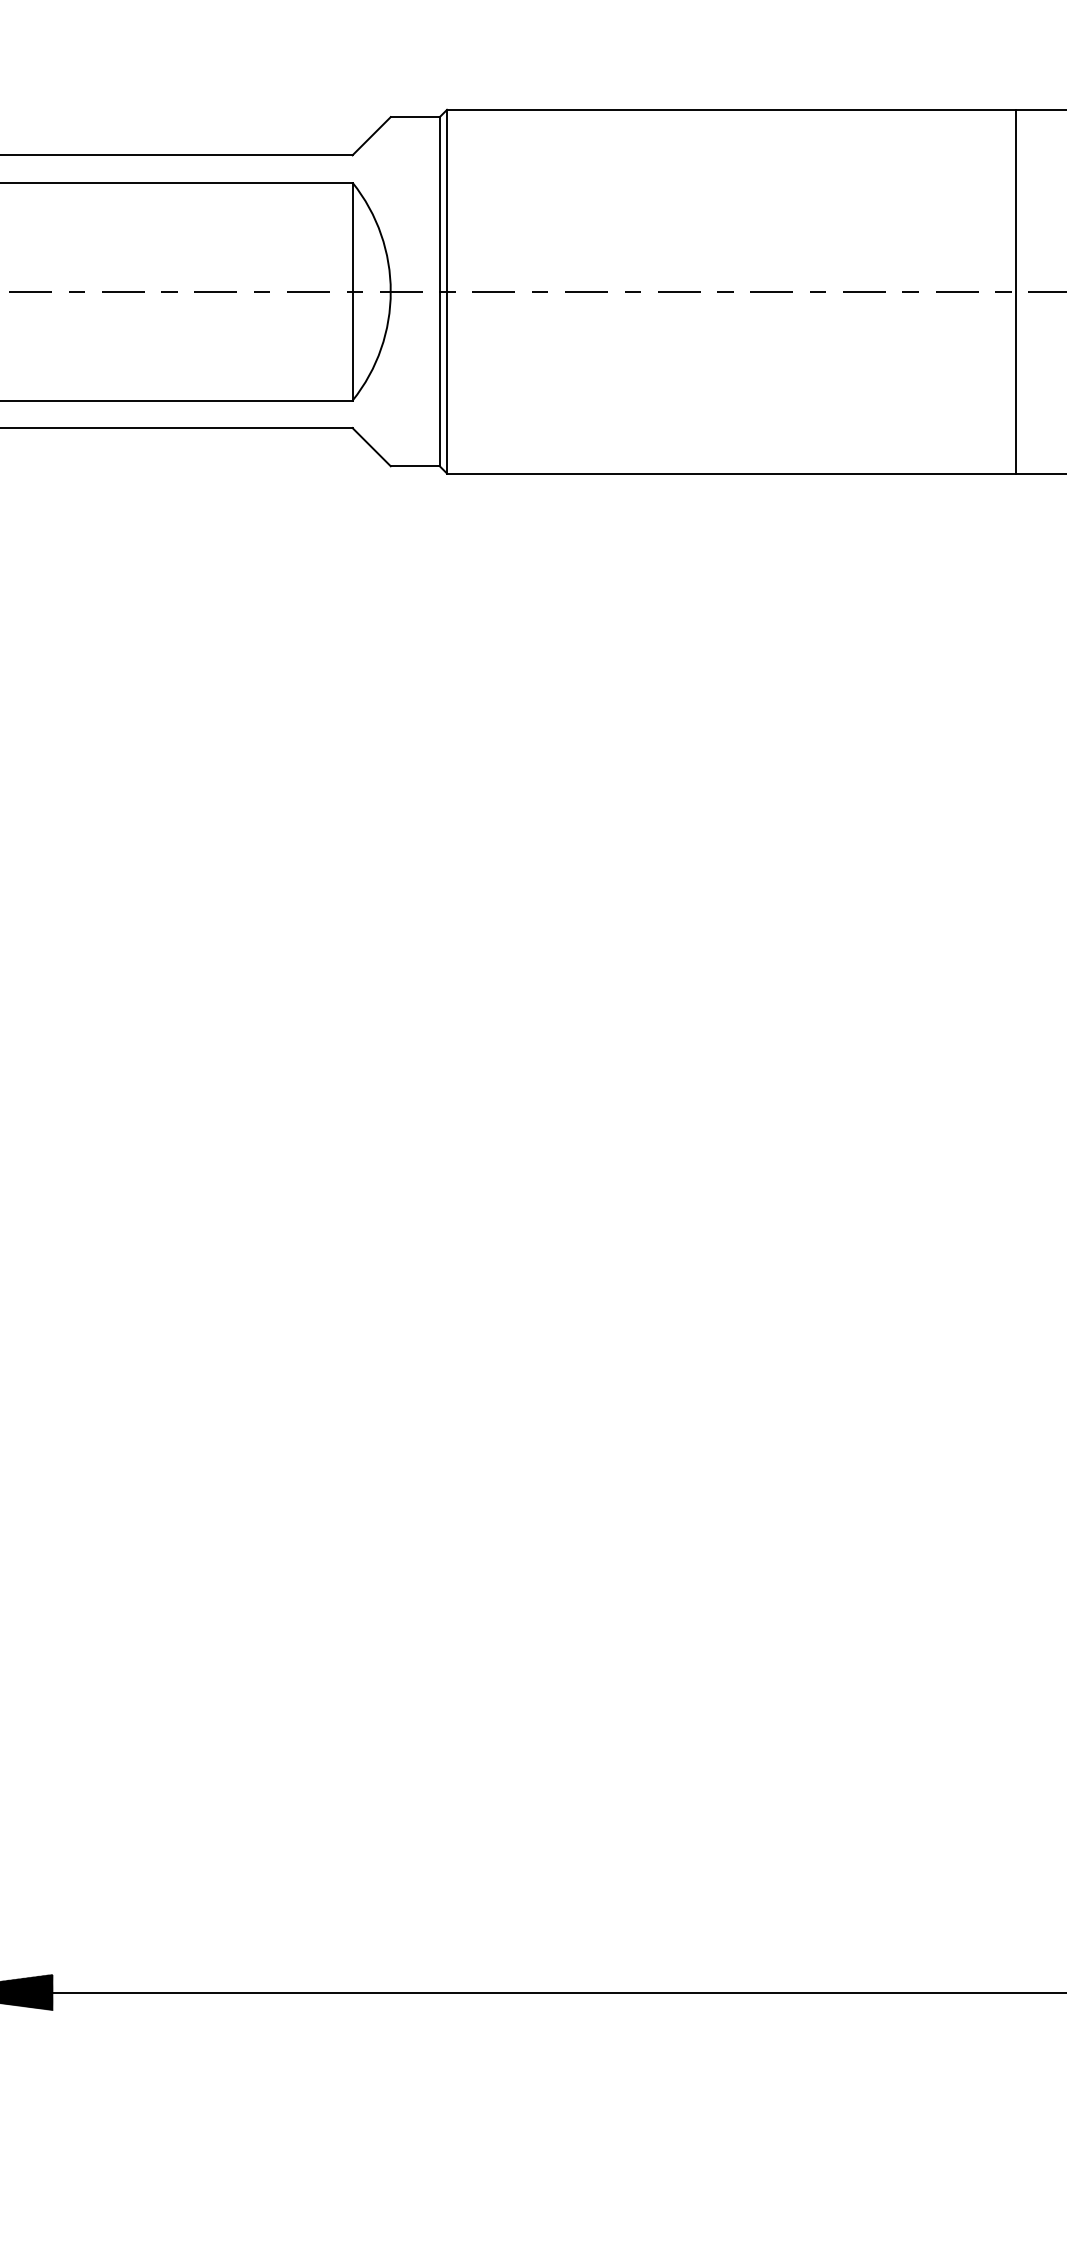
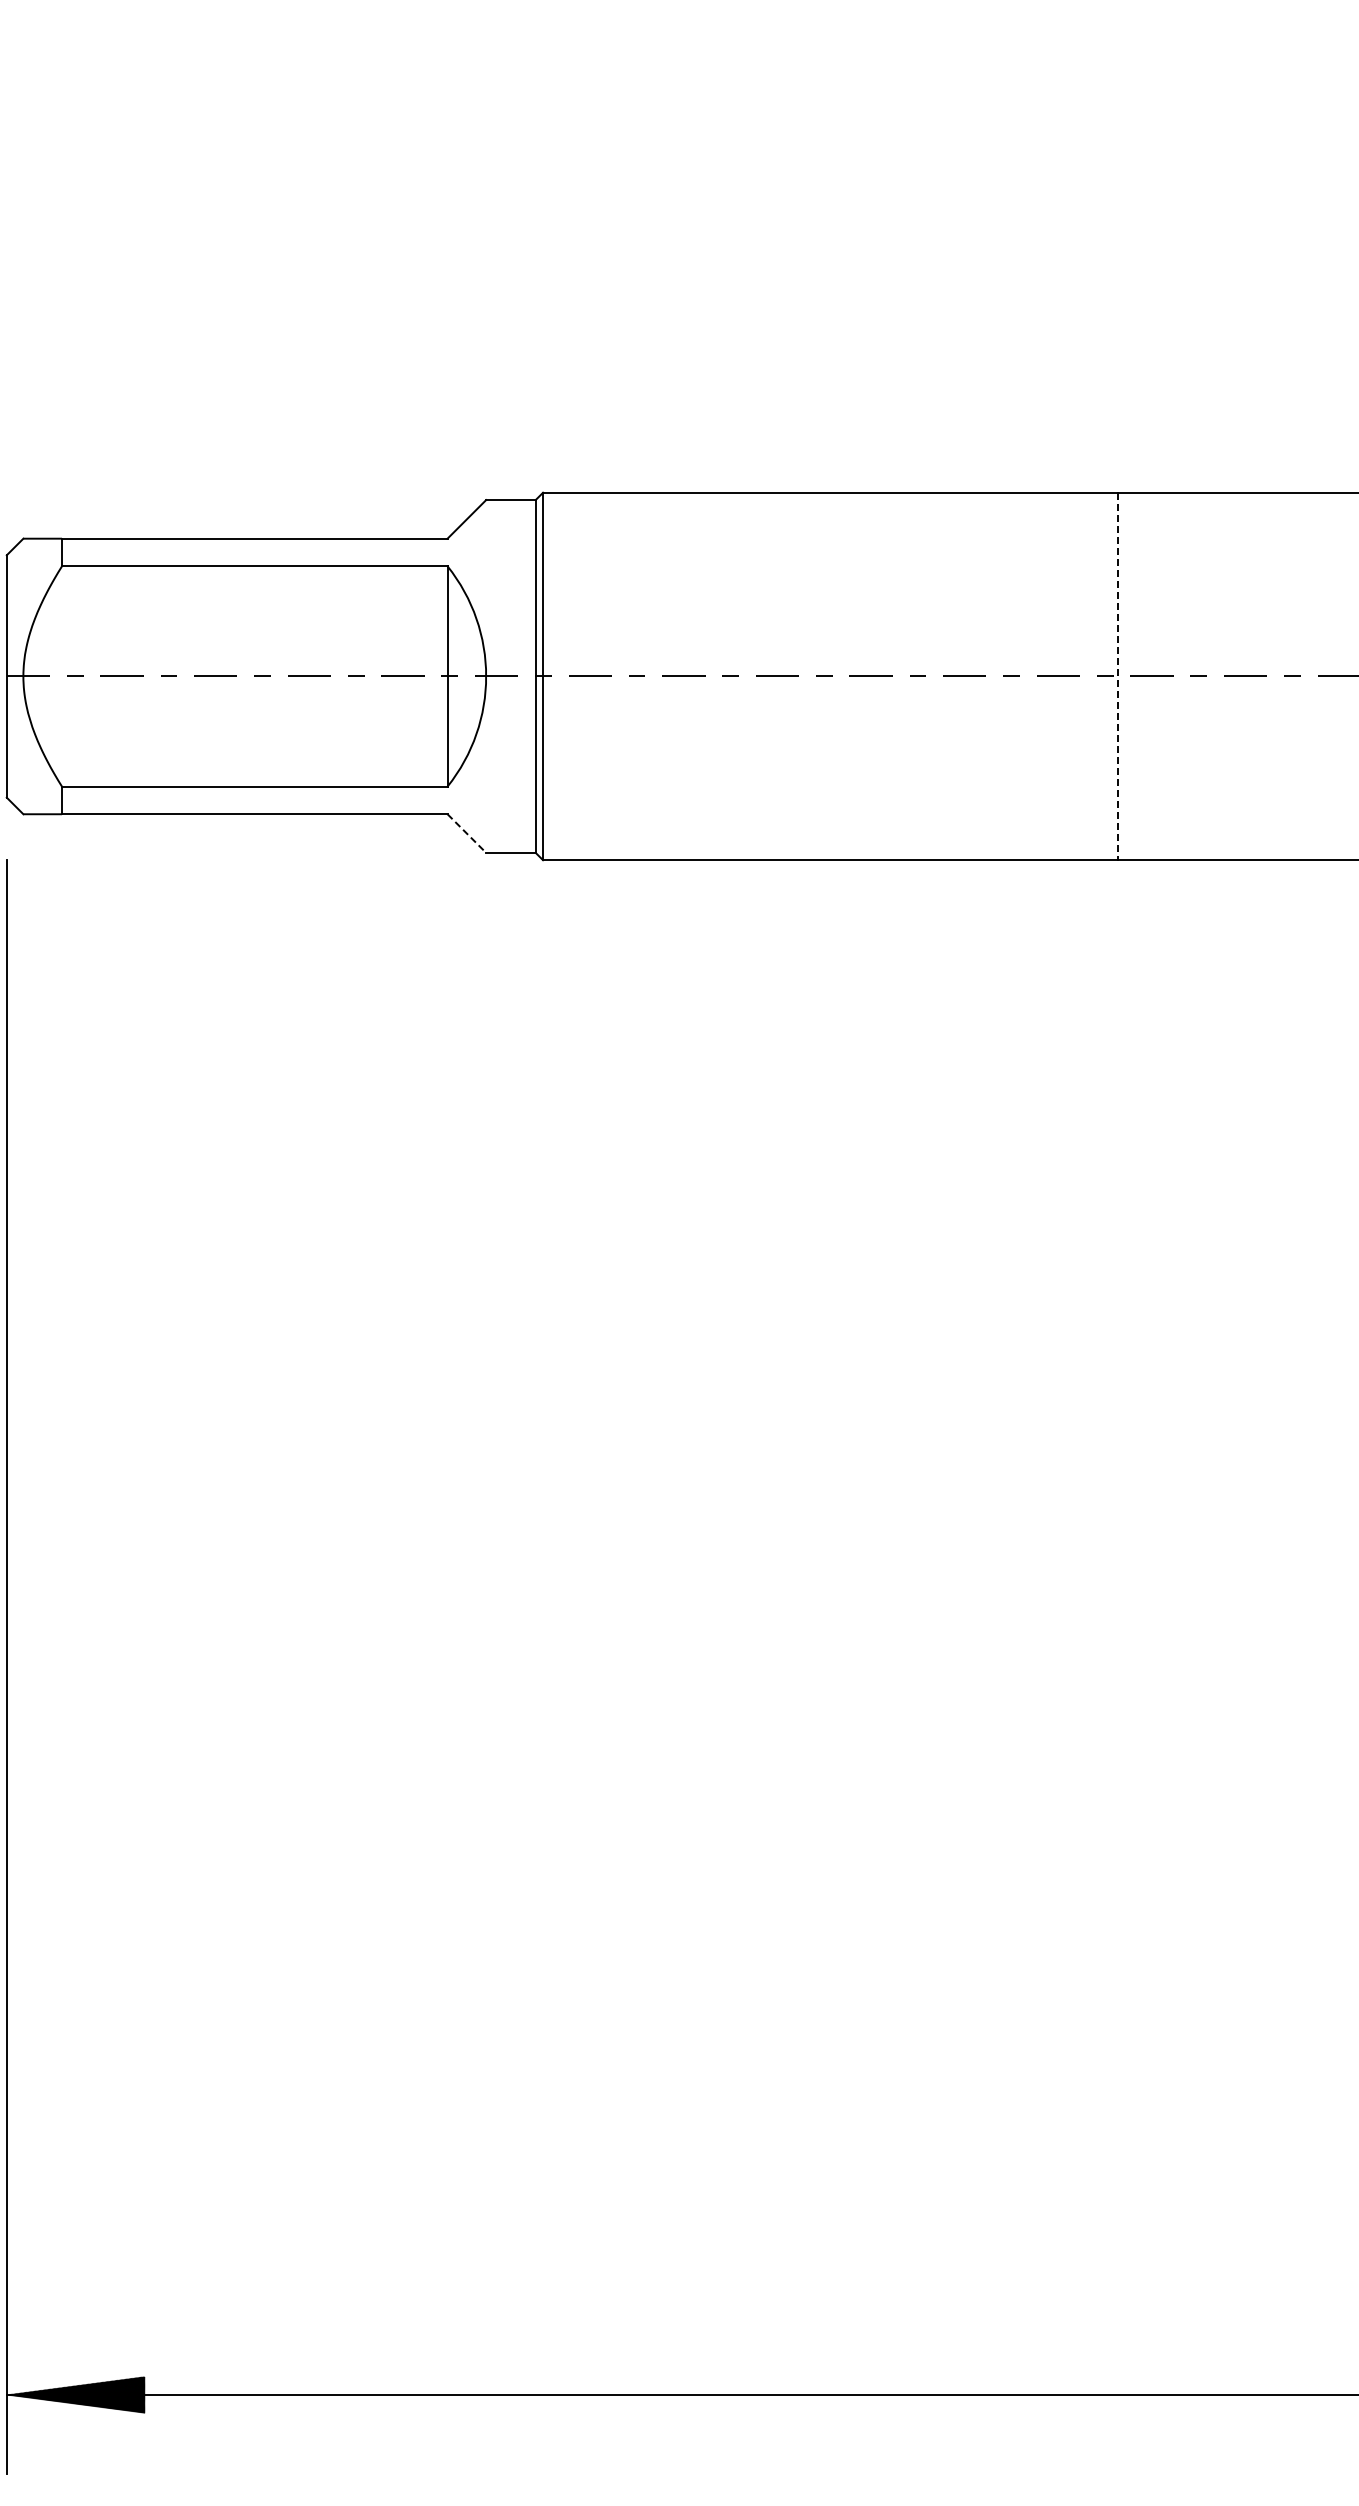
line: (1015, 291) -> (1117, 676), solid -> dashed
line: (372, 447) -> (467, 833), solid -> dashed

